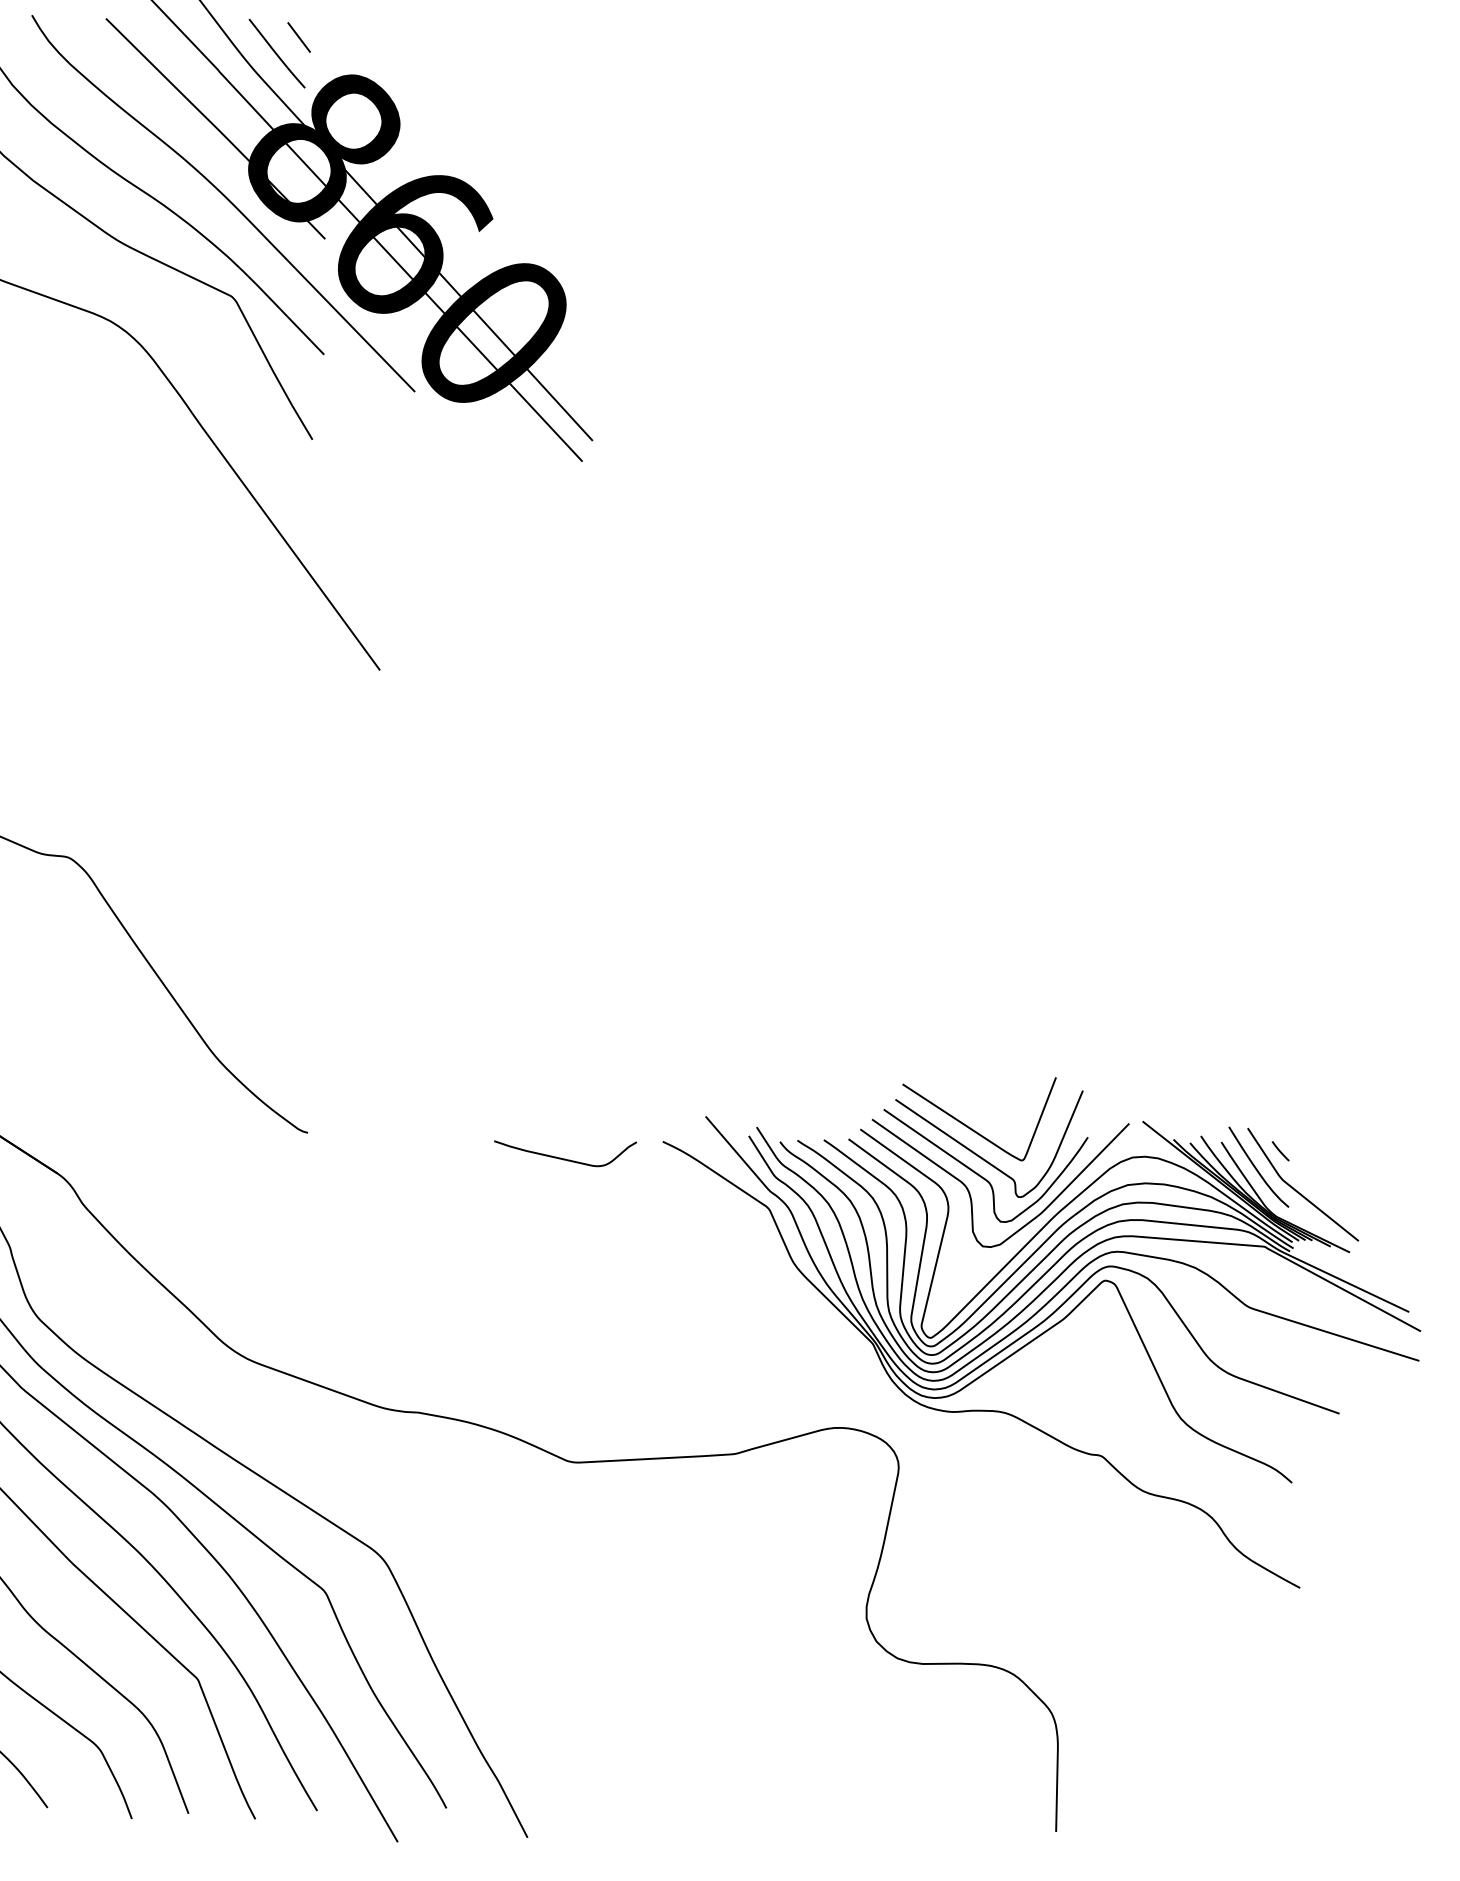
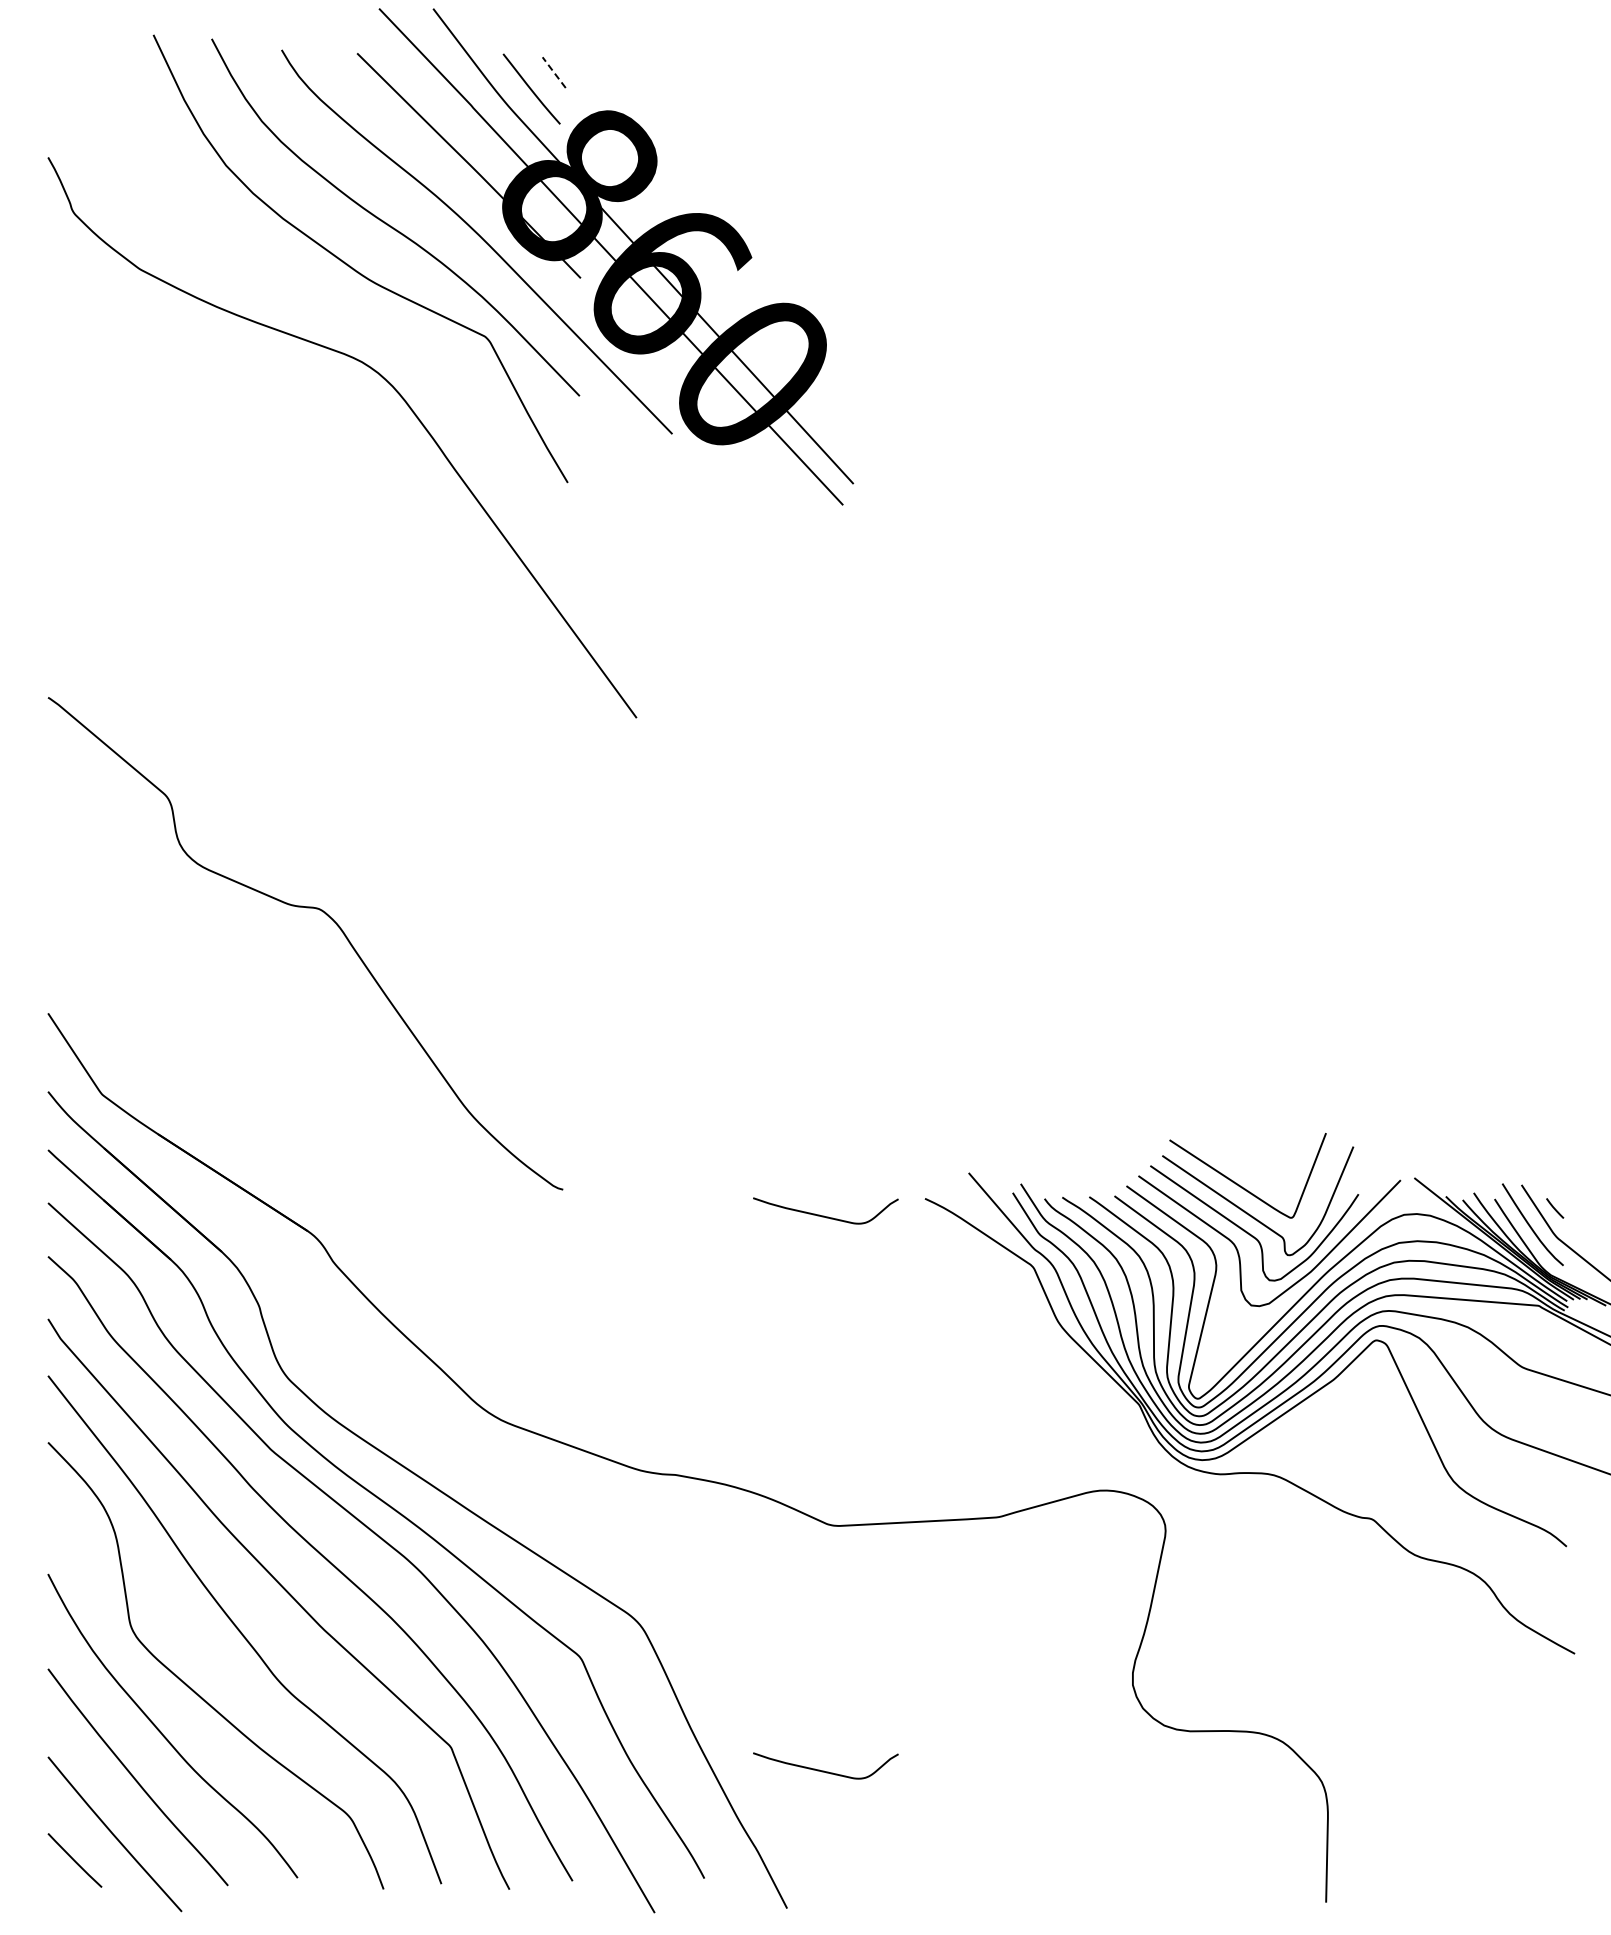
line: (299, 37) -> (554, 72), solid -> dashed
curve: (564, 1702) -> (824, 1770), added

